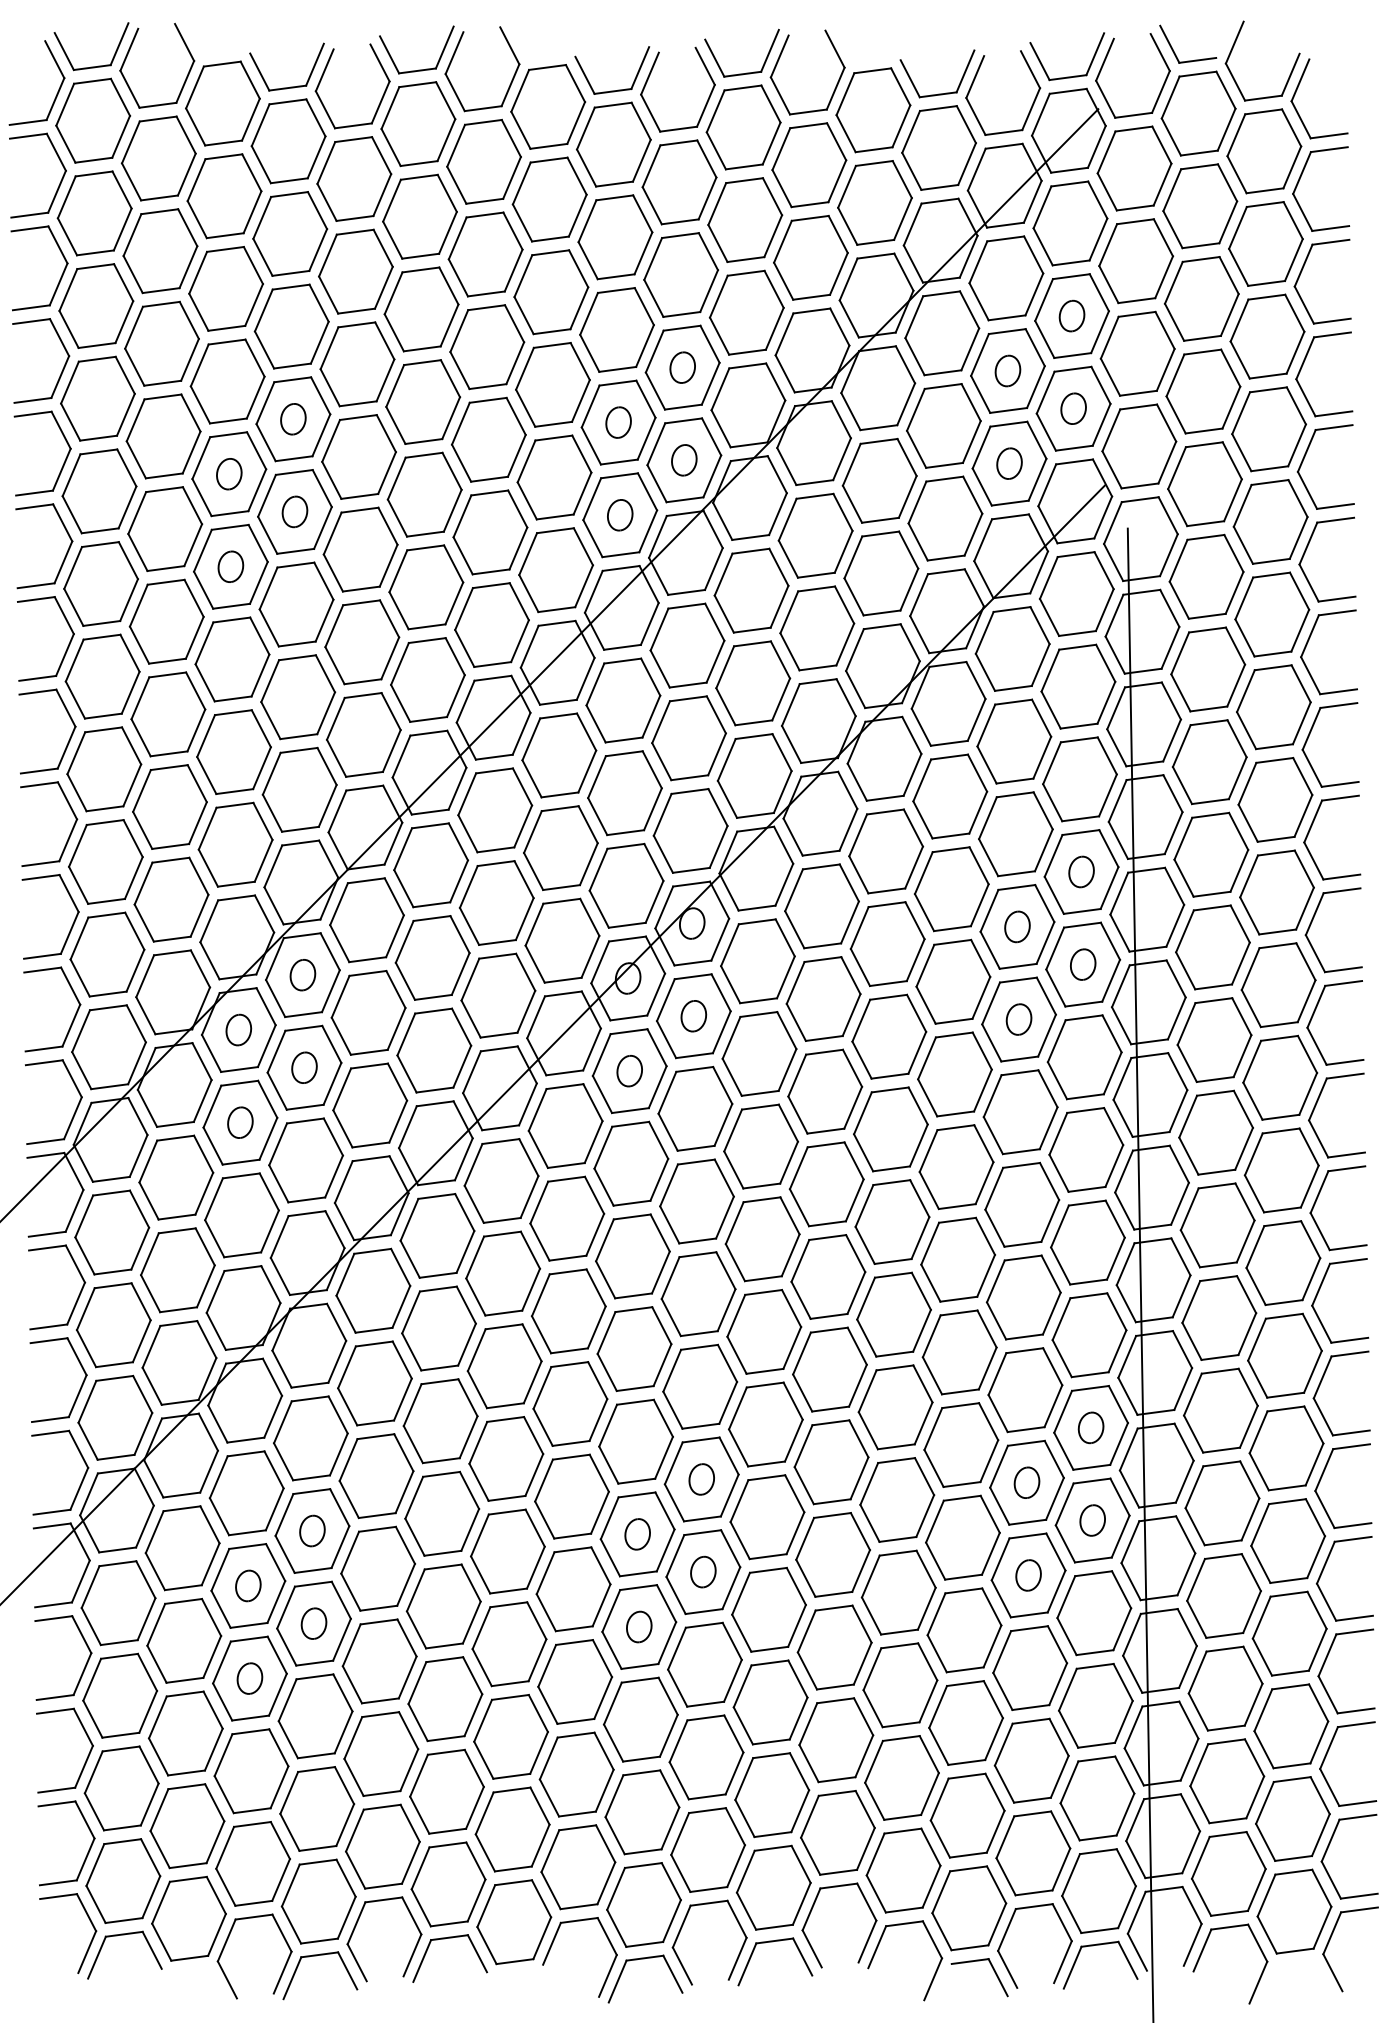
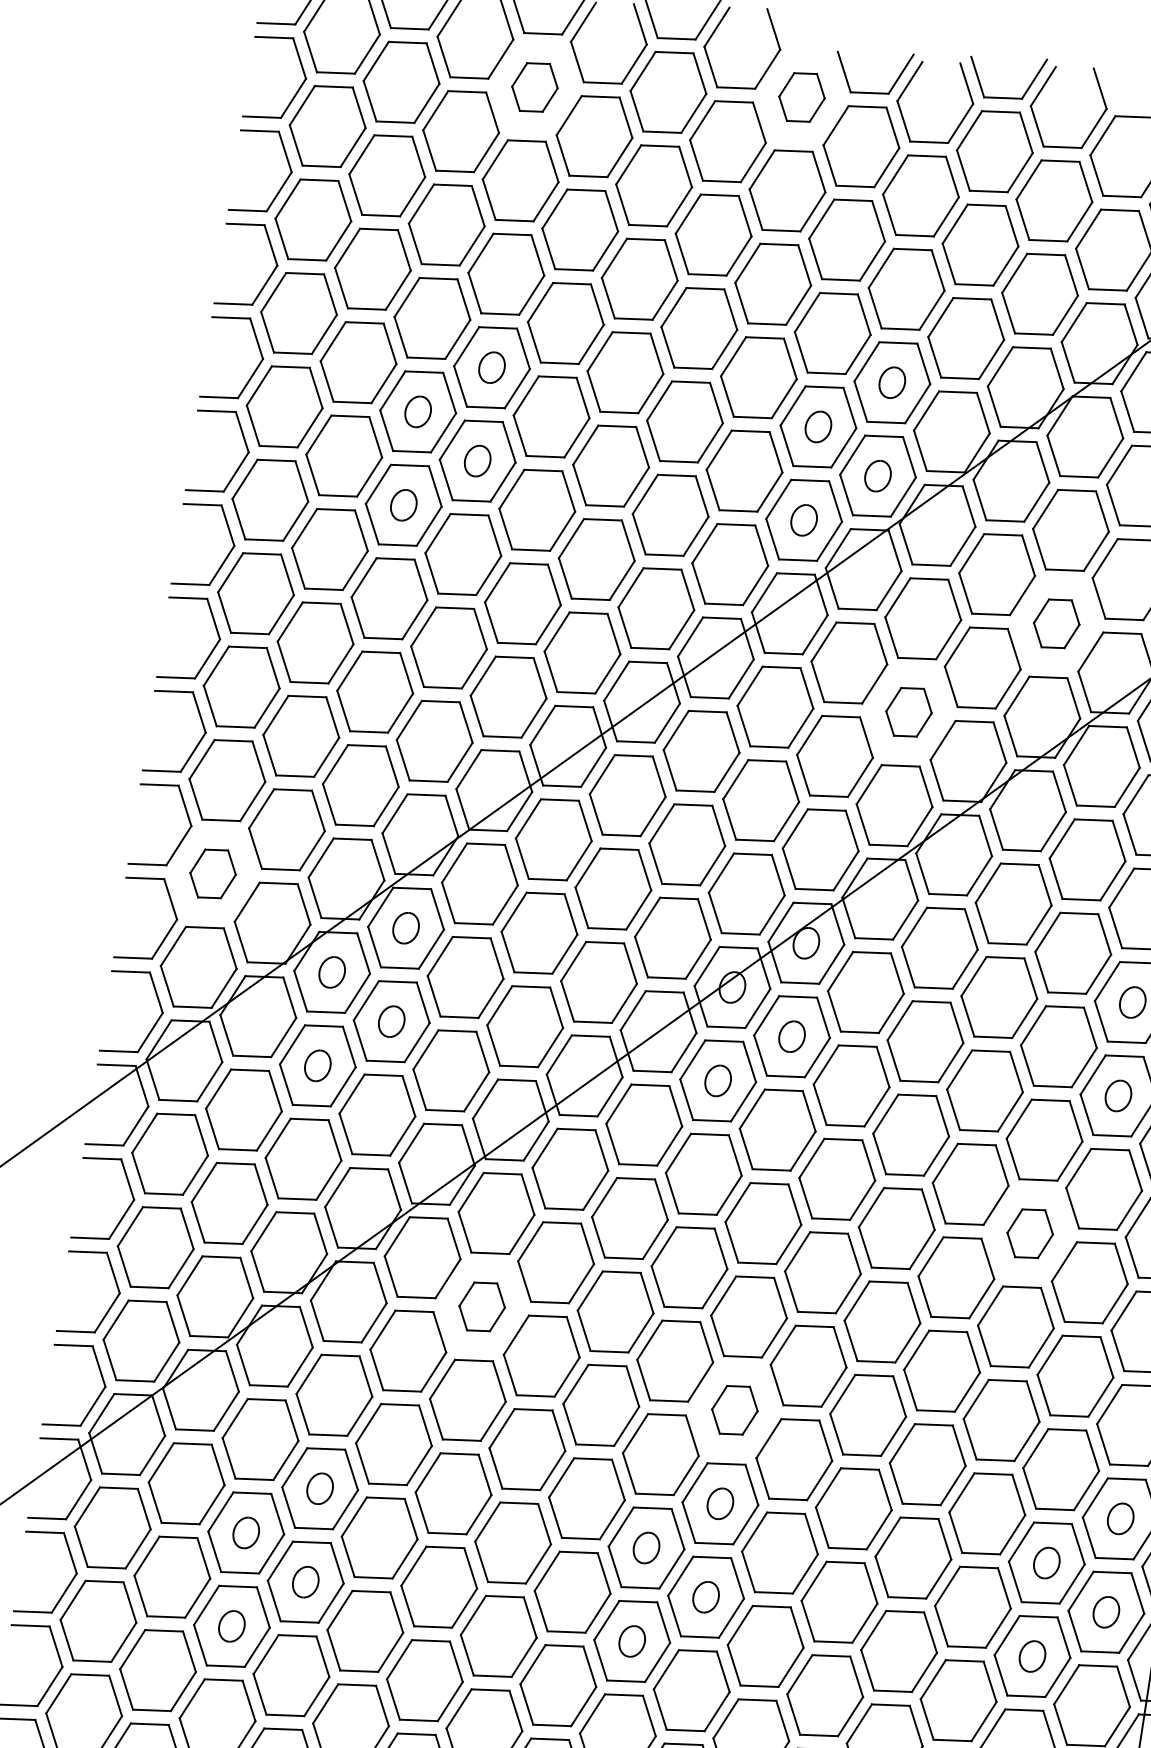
part: (548, 106) -> (802, 97), size x0.6
part: (288, 141) -> (534, 87), size x0.6
part: (881, 573) -> (1056, 623), size x0.6
part: (753, 683) -> (909, 712), size x0.6
part: (107, 954) -> (213, 873), size x0.6
part: (956, 1167) -> (1030, 1233), size x0.6
part: (438, 1328) -> (481, 1306), size x0.6
part: (700, 1386) -> (735, 1410), size x0.6

